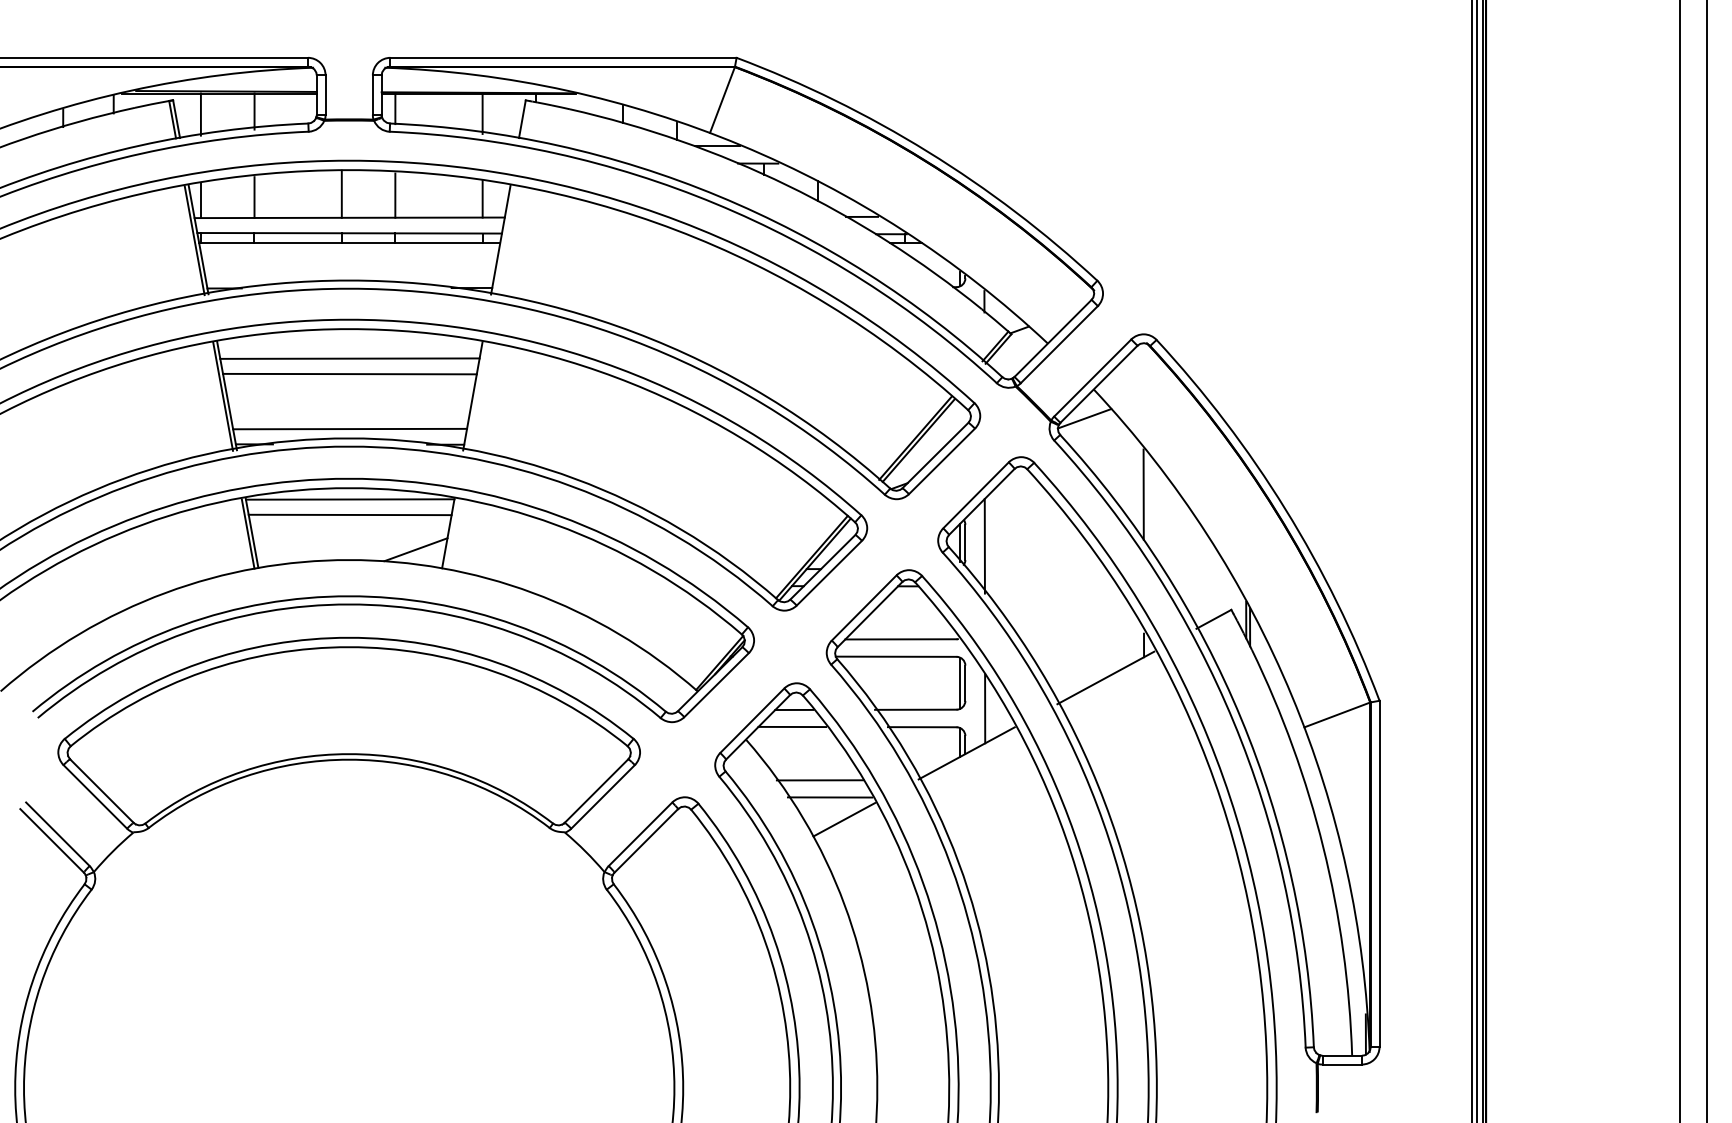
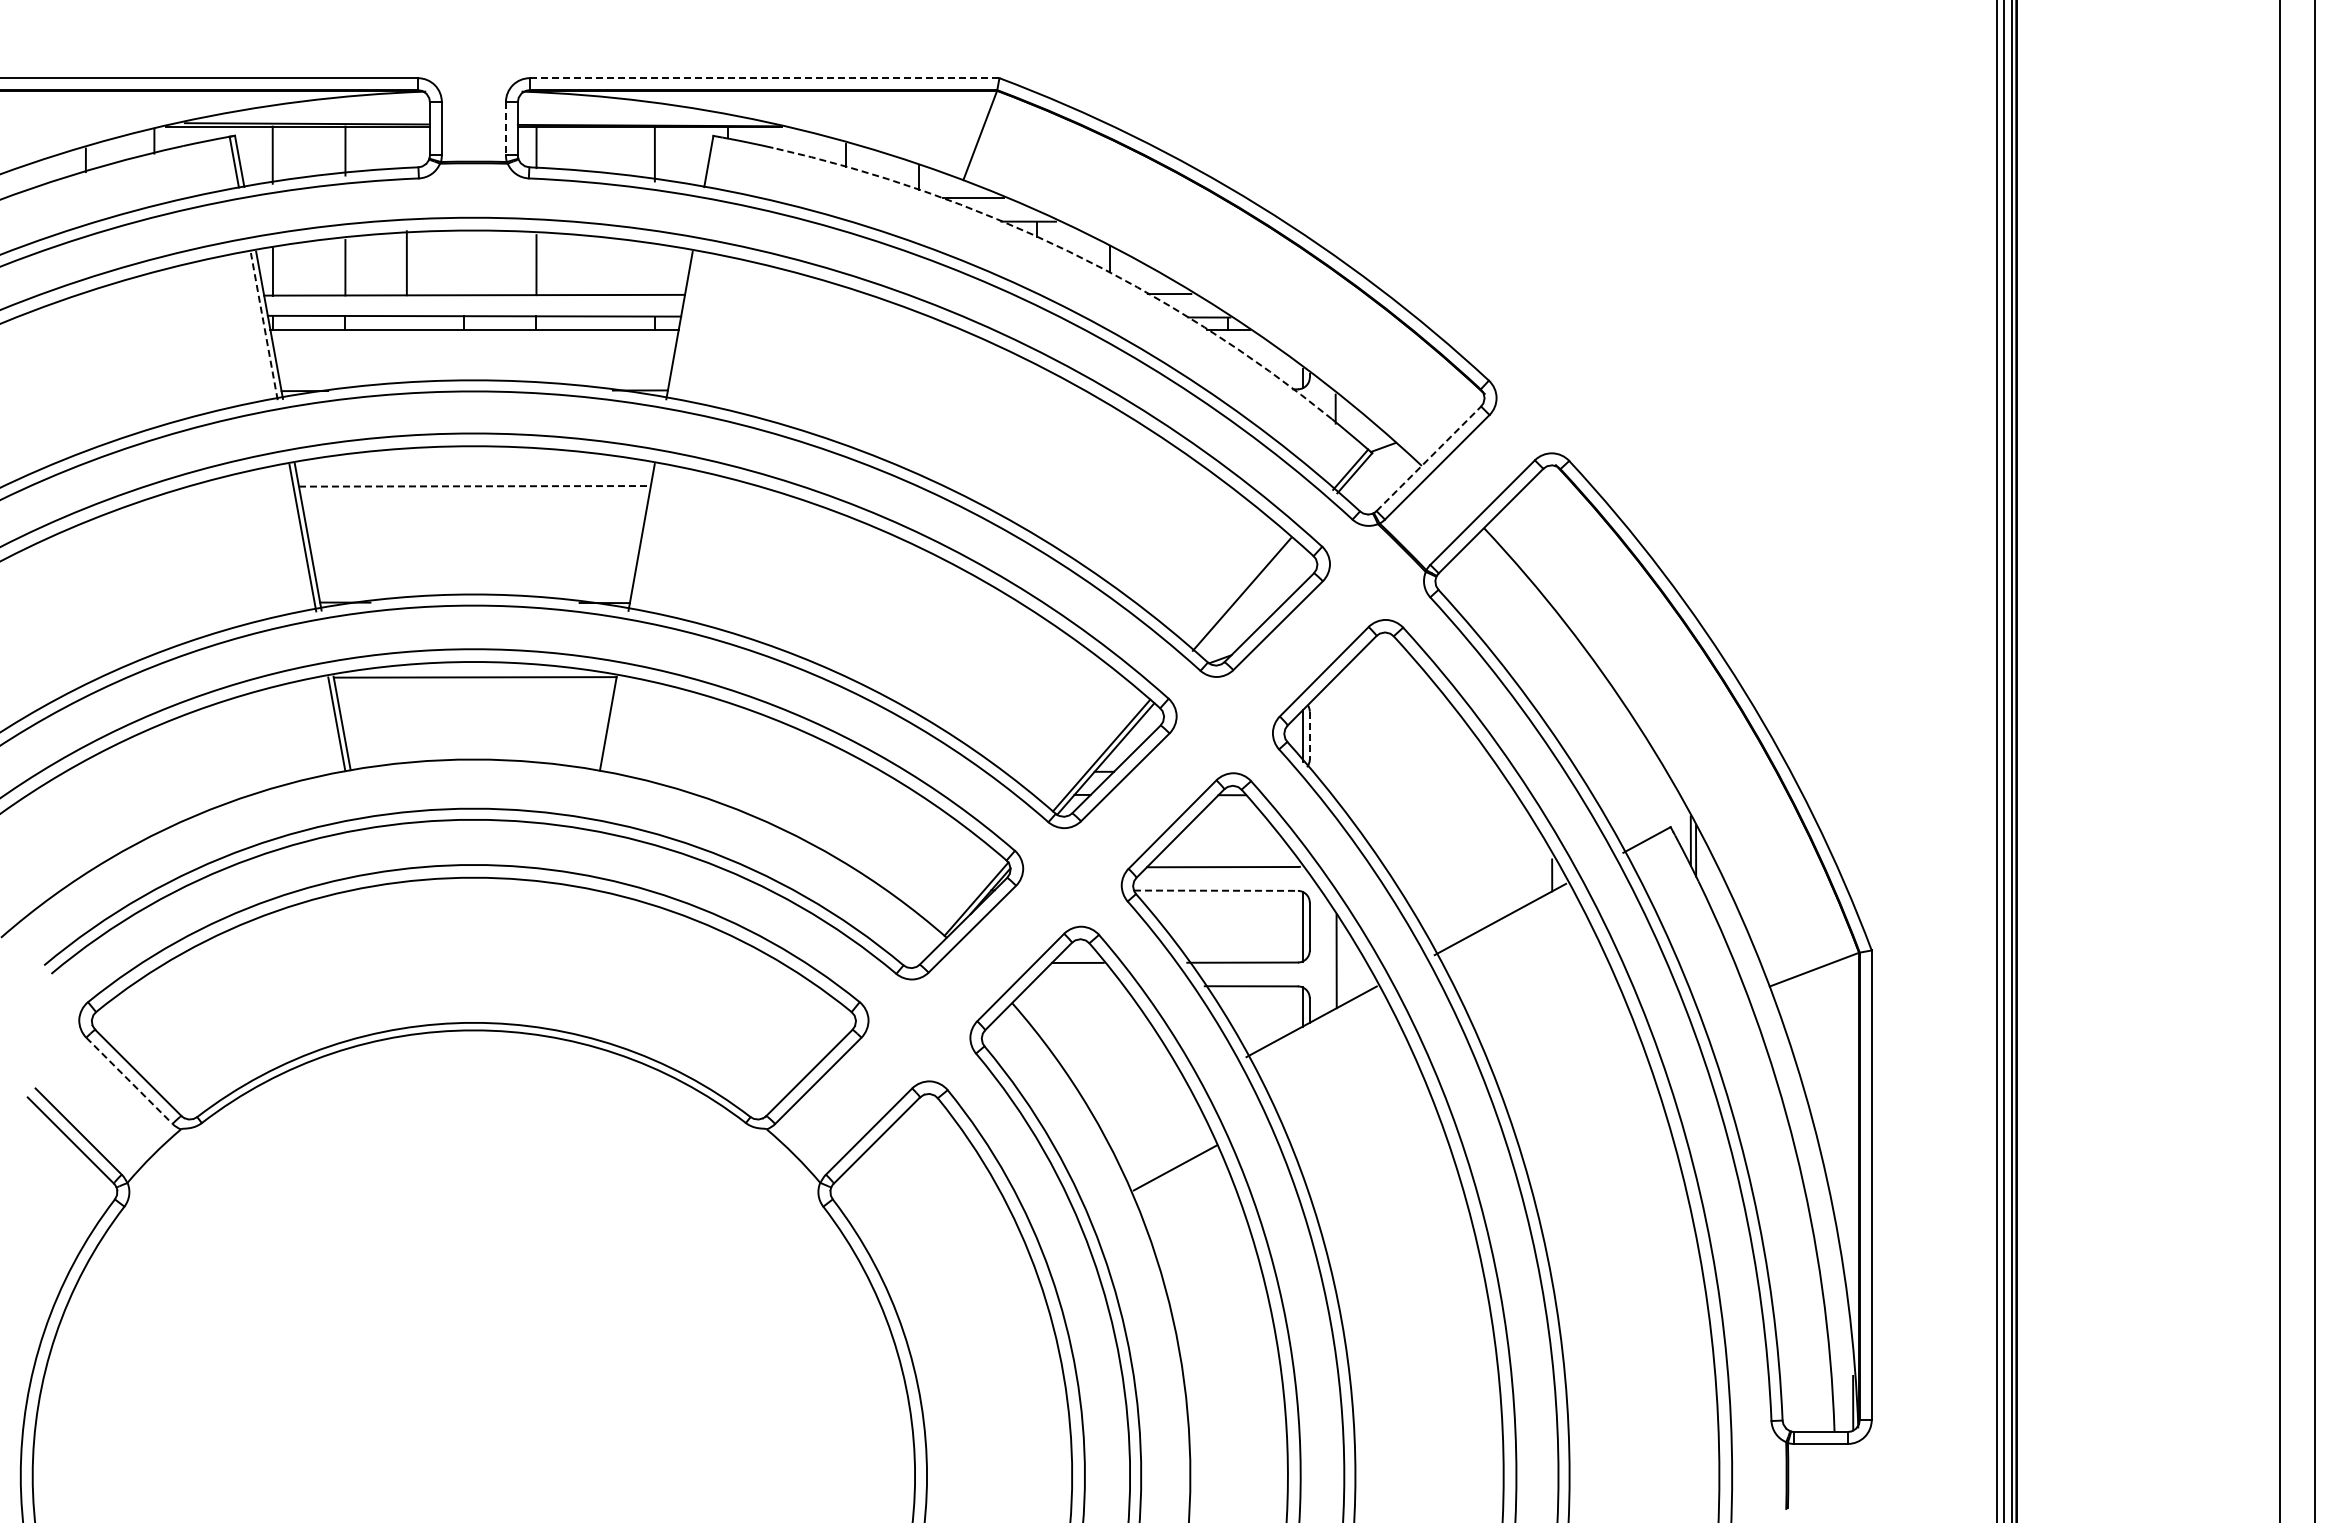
line: (563, 58) -> (764, 78), solid -> dashed
line: (372, 94) -> (505, 128), solid -> dashed
arc: (787, 185) -> (1068, 251), solid -> dashed
line: (341, 194) -> (406, 263), moved
line: (482, 198) -> (654, 268), removed
line: (194, 240) -> (264, 326), solid -> dashed
line: (1052, 338) -> (1428, 458), solid -> dashed
line: (349, 358) -> (474, 486), solid -> dashed
line: (349, 373) -> (474, 506), removed
line: (1084, 418) -> (1471, 567), removed
line: (349, 428) -> (474, 581), removed
line: (918, 440) -> (1246, 597), removed
line: (1143, 494) -> (1551, 670), removed
line: (349, 515) -> (474, 698), removed
line: (965, 542) -> (1309, 735), solid -> dashed
line: (985, 546) -> (1336, 740), removed
line: (416, 549) -> (564, 745), removed
line: (895, 656) -> (1215, 890), solid -> dashed
line: (791, 726) -> (1074, 985), removed
line: (819, 780) -> (1112, 1058), removed
line: (95, 796) -> (129, 1080), solid -> dashed
line: (830, 797) -> (1126, 1081), removed
line: (844, 819) -> (1175, 1167), moved

